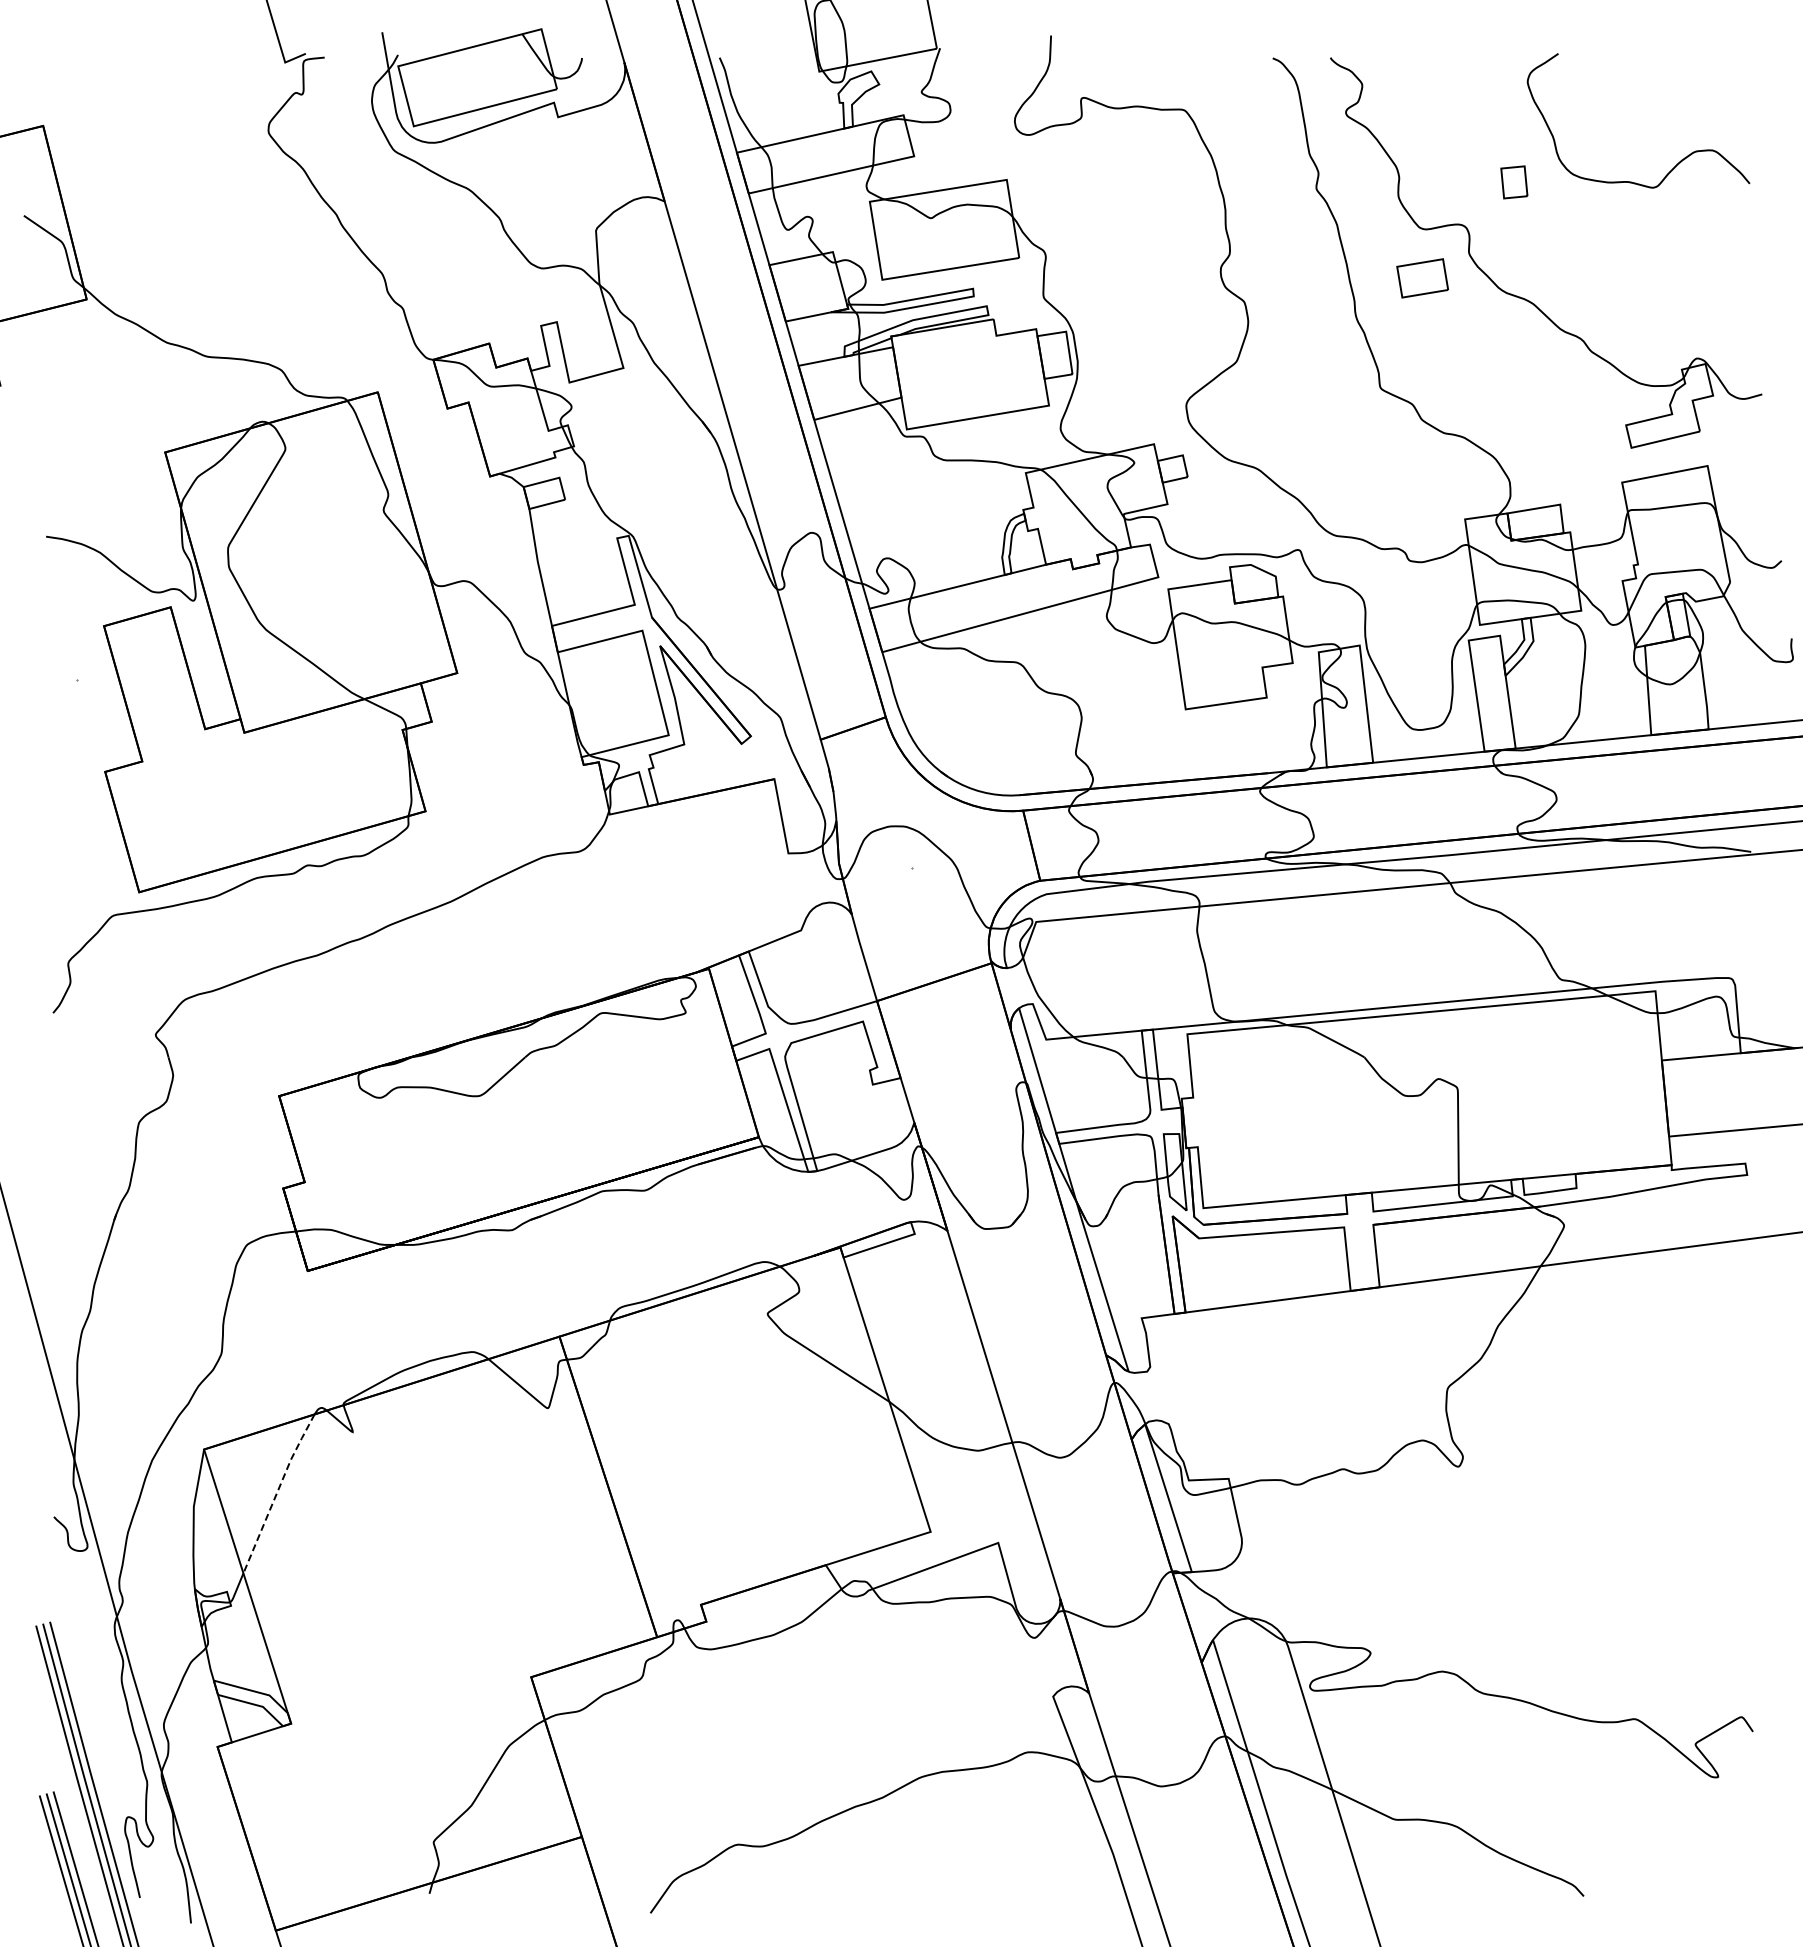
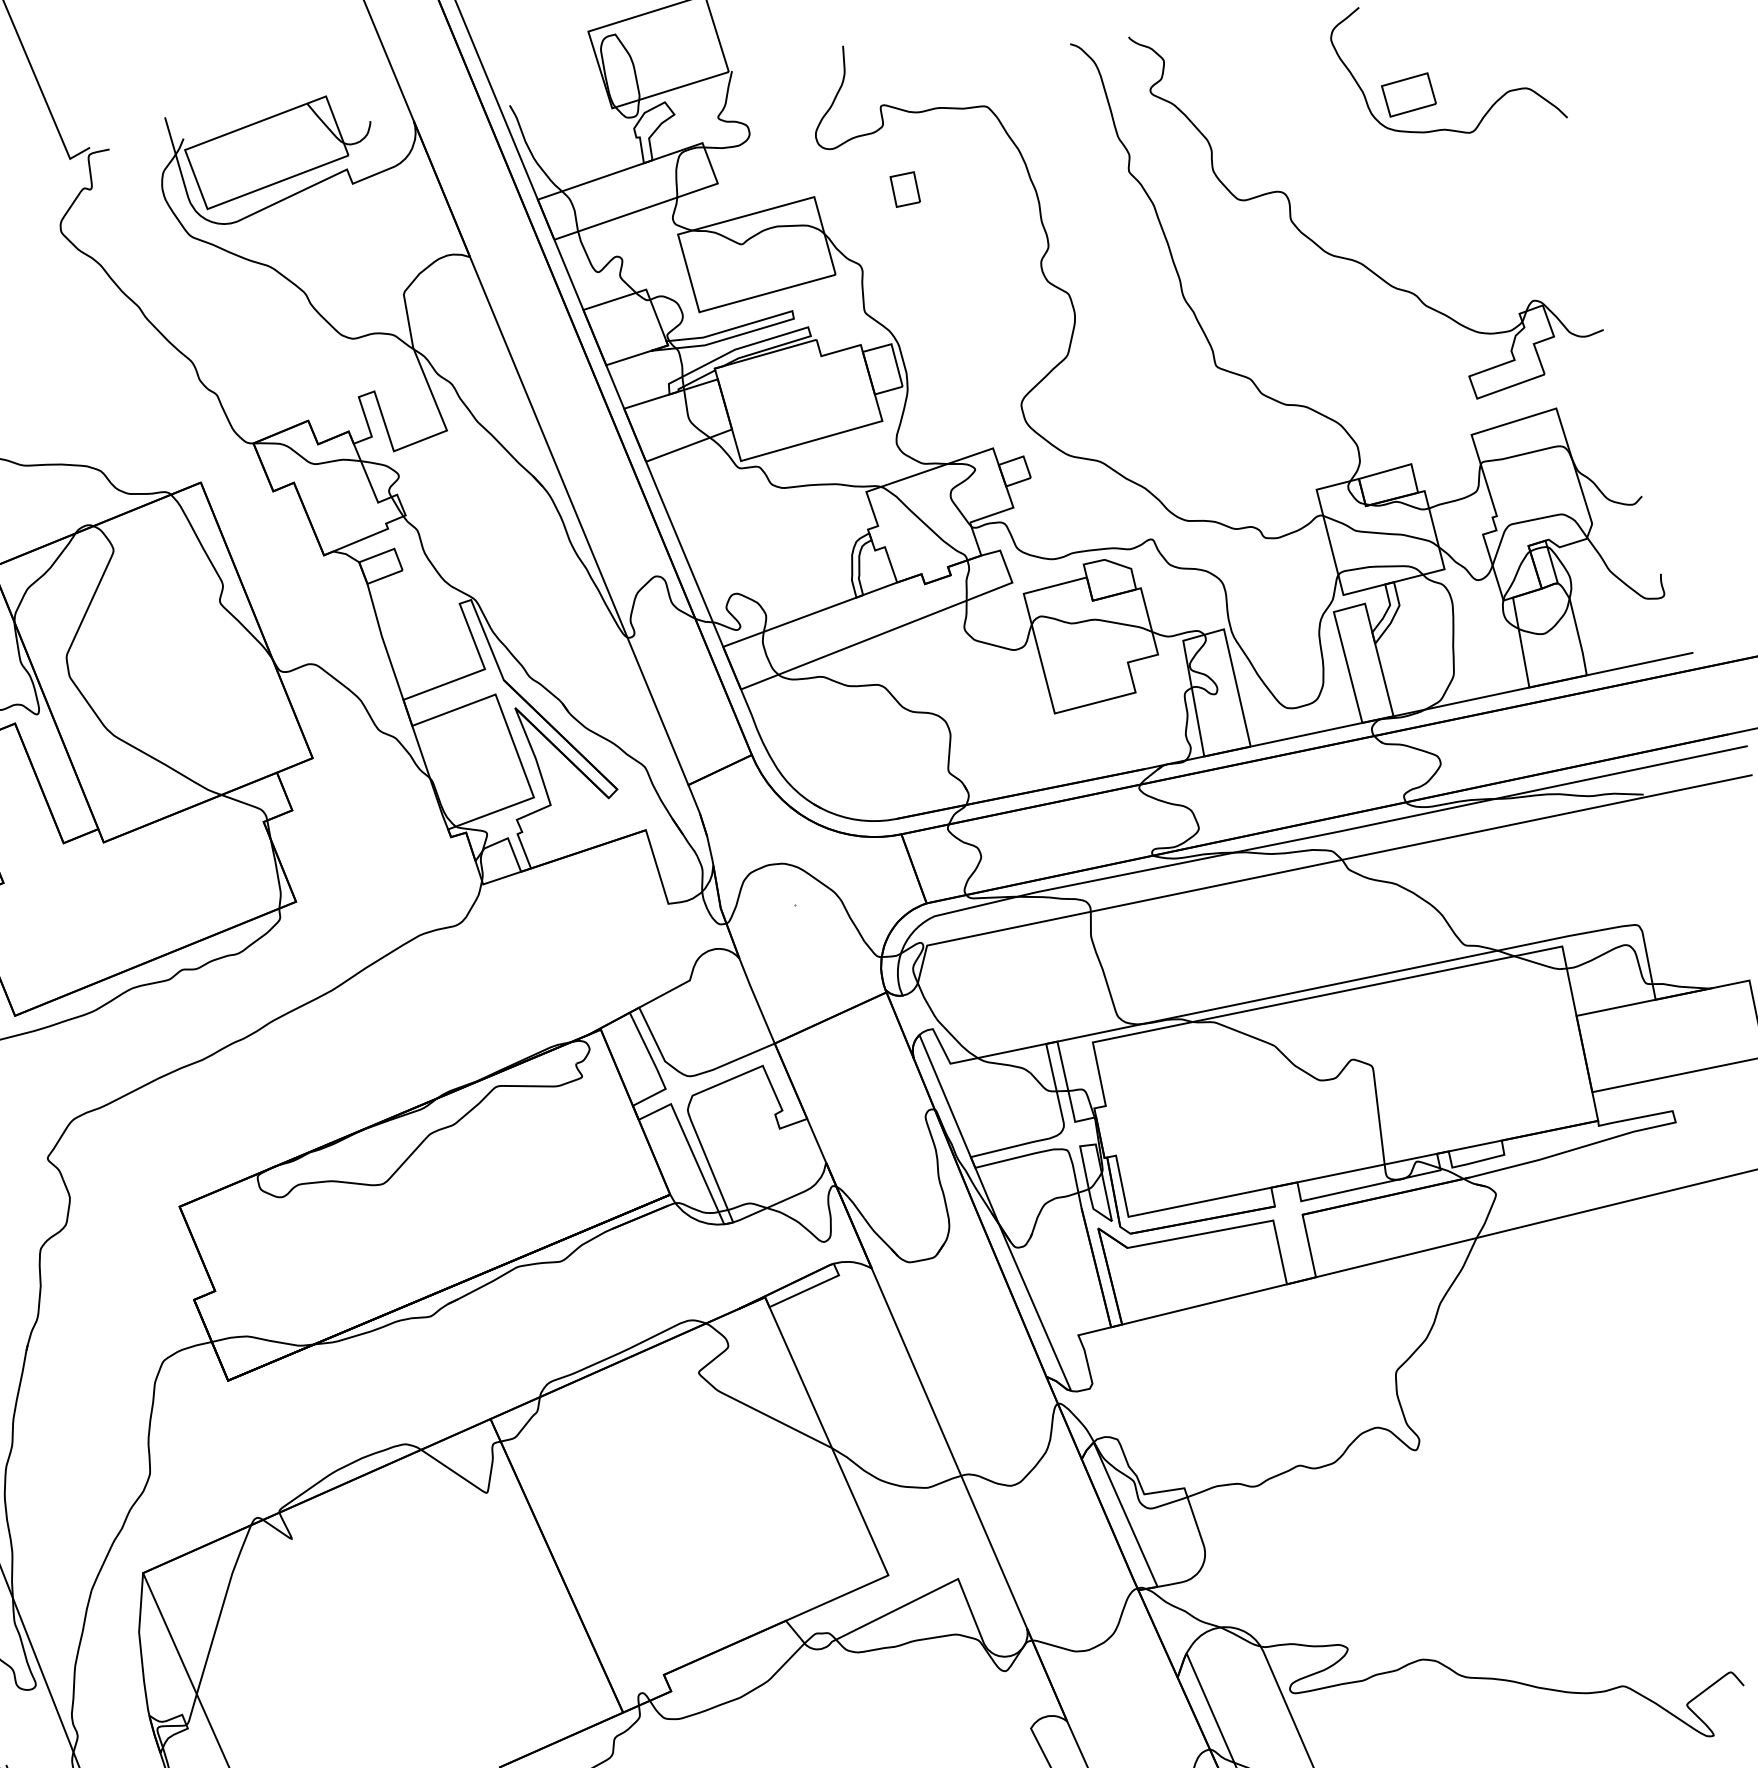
part: (1514, 182) -> (905, 189), moved
part: (1422, 278) -> (1408, 95), moved
line: (277, 1492) -> (222, 1608), dashed -> solid

